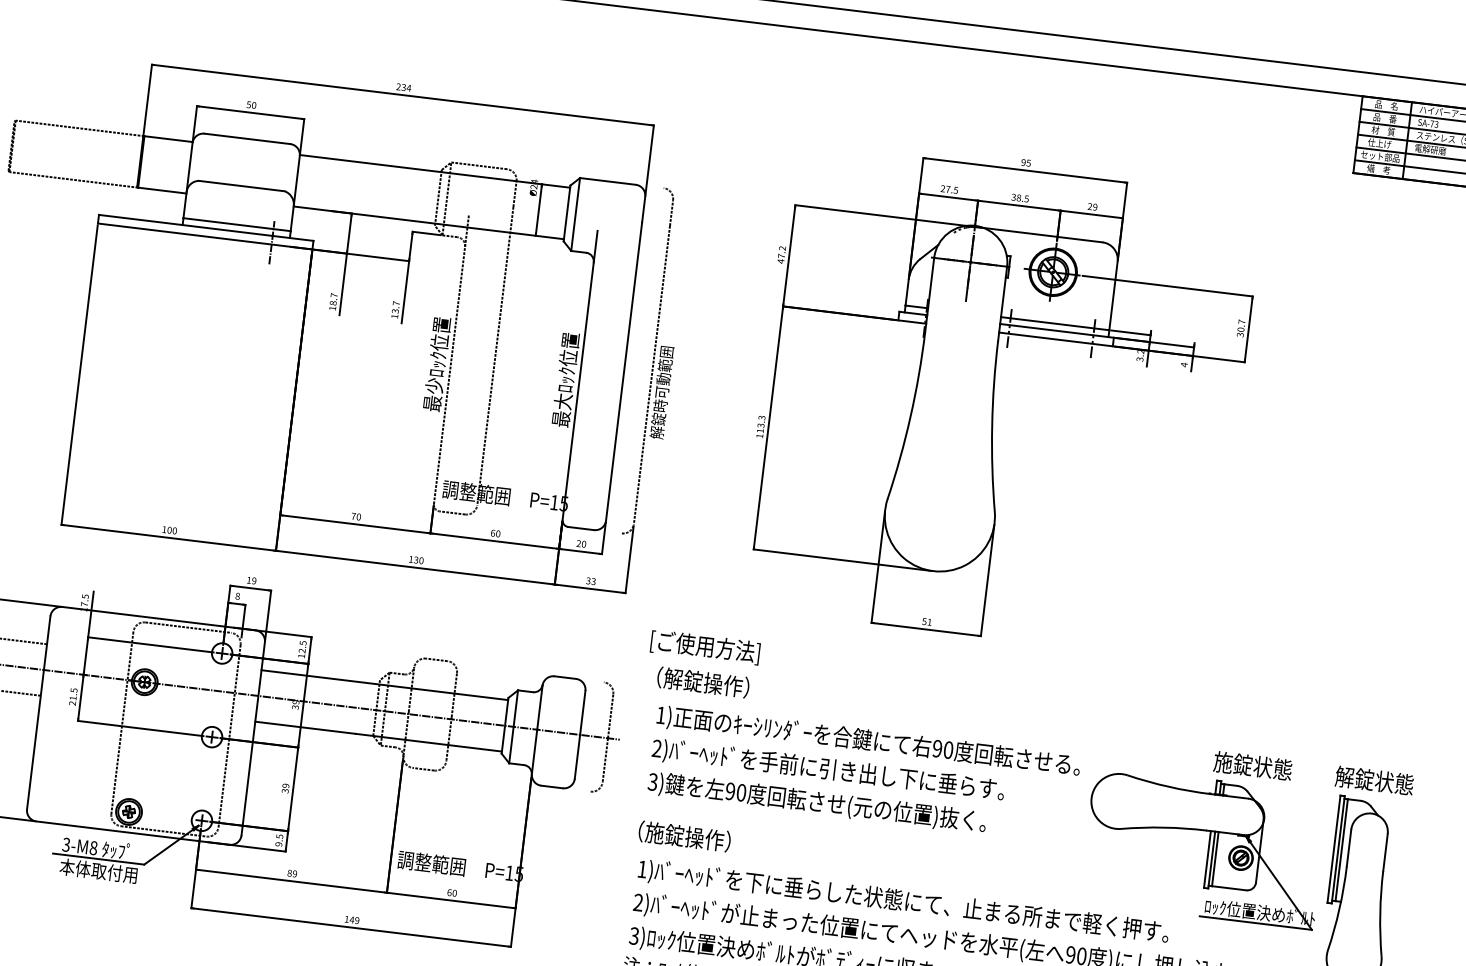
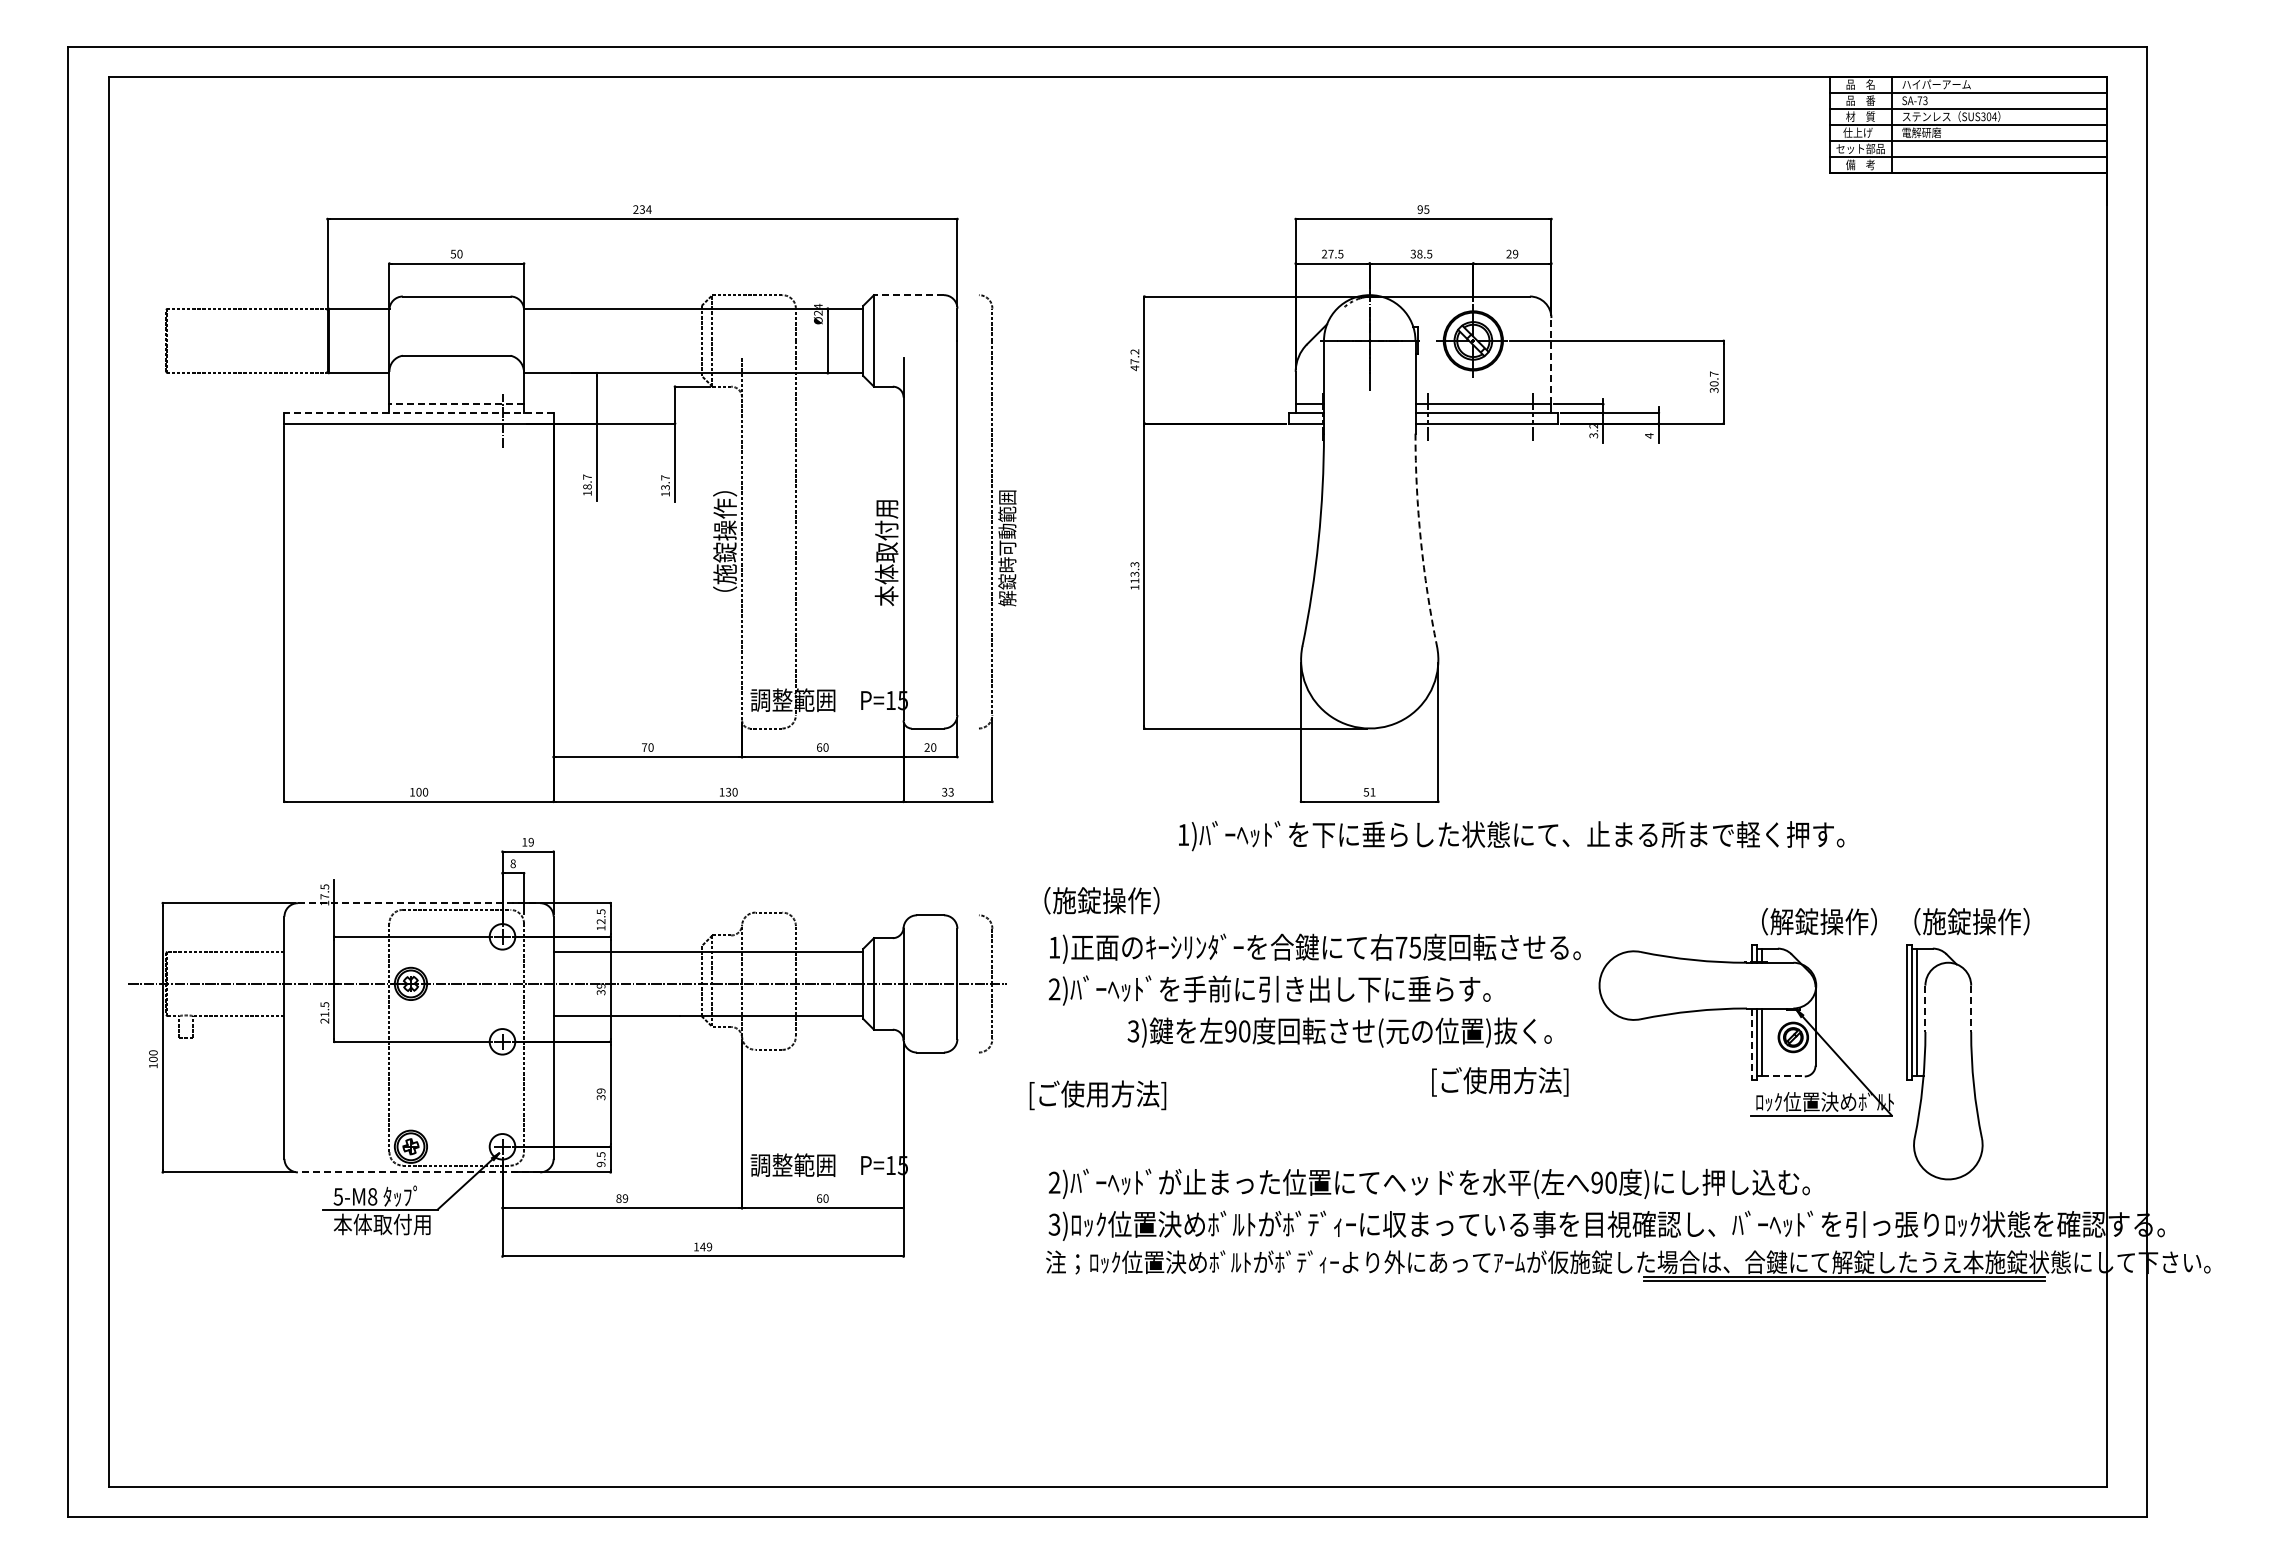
line: (607, 181) -> (908, 295), solid -> dashed
line: (236, 224) -> (456, 404), solid -> dashed
line: (206, 227) -> (419, 412), solid -> dashed
line: (1113, 295) -> (1551, 360), solid -> dashed
text: (437, 363) -> (725, 546), 最少ﾛｯｸ位置 -> （施錠操作）
text: (565, 379) -> (886, 546), 最大ﾛｯｸ位置 -> 本体取付用
arc: (991, 426) -> (1420, 540), solid -> dashed
line: (159, 618) -> (419, 903), solid -> dashed
text: (705, 647) -> (1500, 1081), moved
text: (673, 678) -> (1064, 900), （解錠操作） -> （施錠操作）
text: (943, 749) -> (1408, 947), 90 -> 75
text: (1265, 767) -> (1810, 921), 施錠状態 -> （解錠操作）
text: (1387, 782) -> (1963, 921), 解錠状態 -> （施錠操作）
text: (816, 802) -> (1339, 1032), moved
line: (132, 833) -> (418, 1172), solid -> dashed
text: (680, 837) -> (1097, 1095), （施錠操作） -> [ご使用方法]
text: (66, 844) -> (338, 1196), 3-M8 -> 5-M8
line: (1349, 848) -> (1925, 1009), solid -> dashed
line: (1385, 853) -> (1971, 1009), solid -> dashed
line: (1207, 859) -> (1752, 1044), solid -> dashed
line: (1229, 888) -> (1783, 1076), solid -> dashed
text: (903, 902) -> (1511, 836), moved

